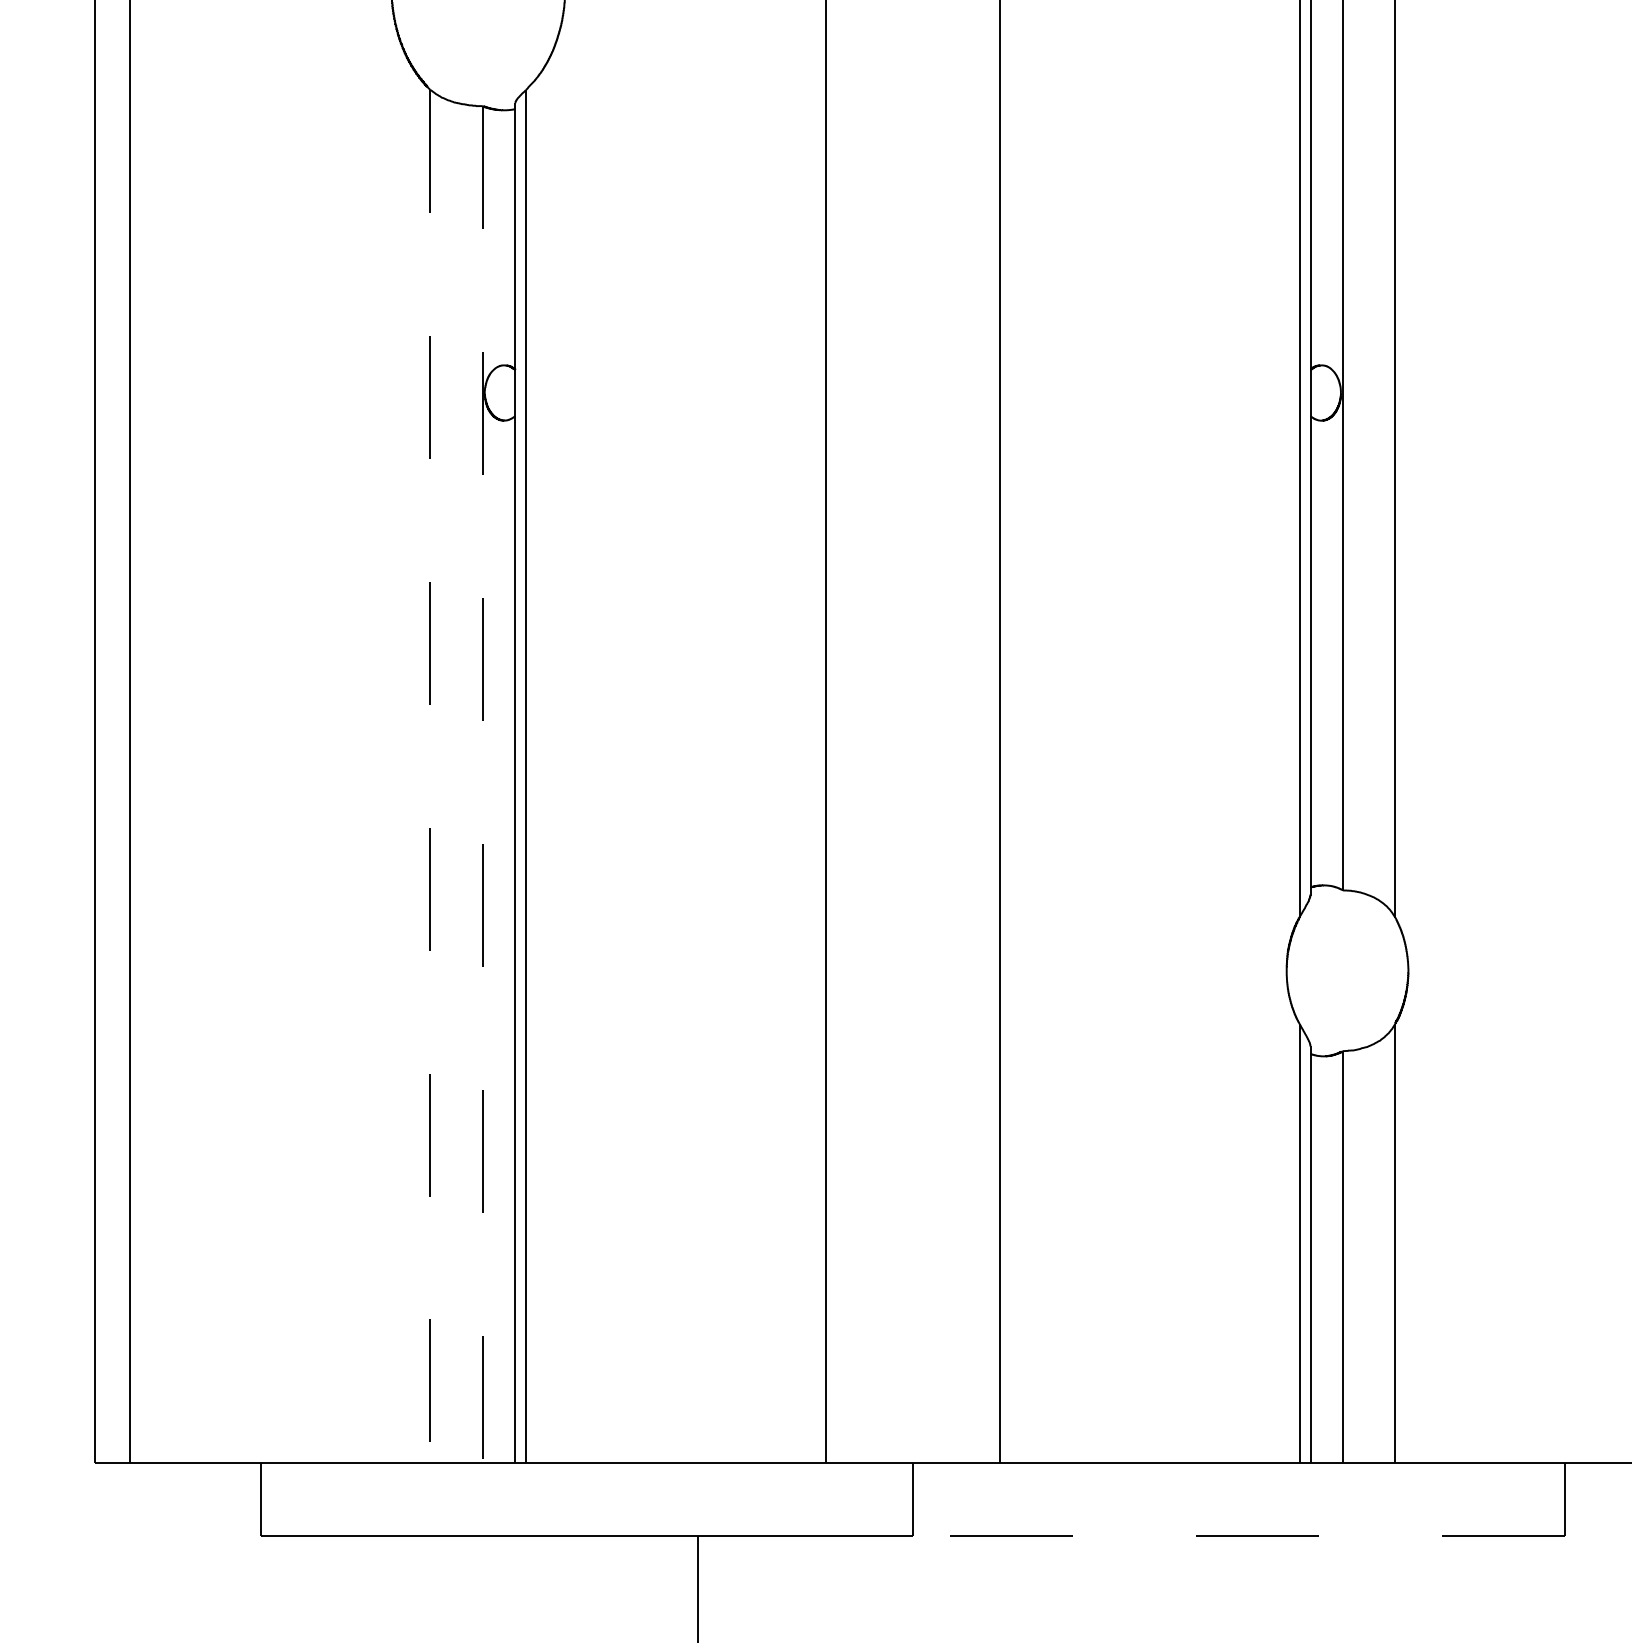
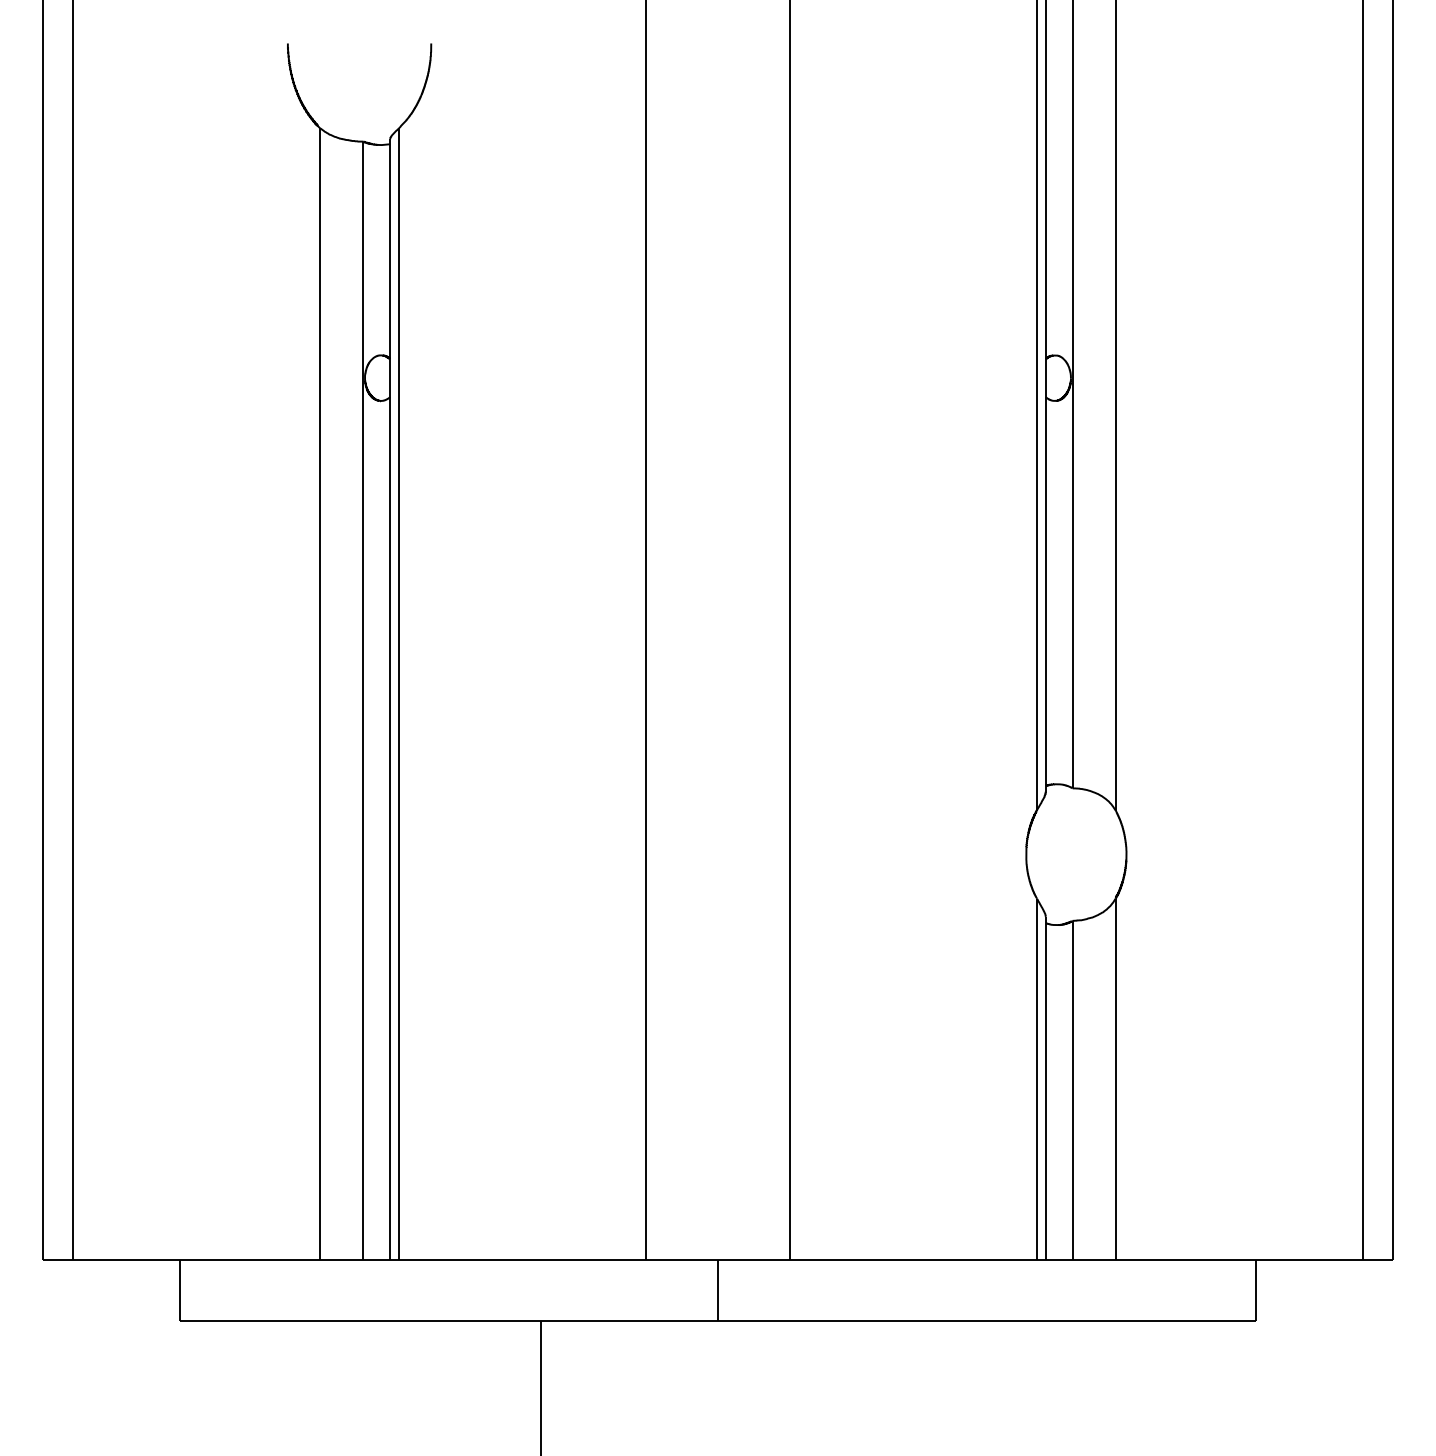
line: (430, 776) -> (320, 694), dashed -> solid
line: (483, 785) -> (363, 701), dashed -> solid
line: (1238, 1536) -> (986, 1321), dashed -> solid

